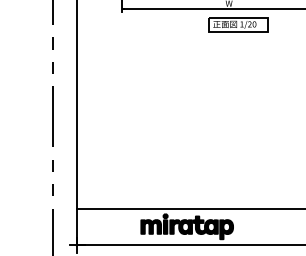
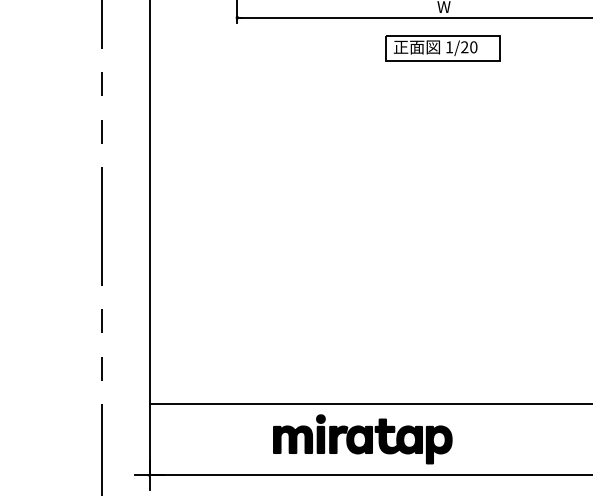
part: (238, 24) -> (442, 47), moved

